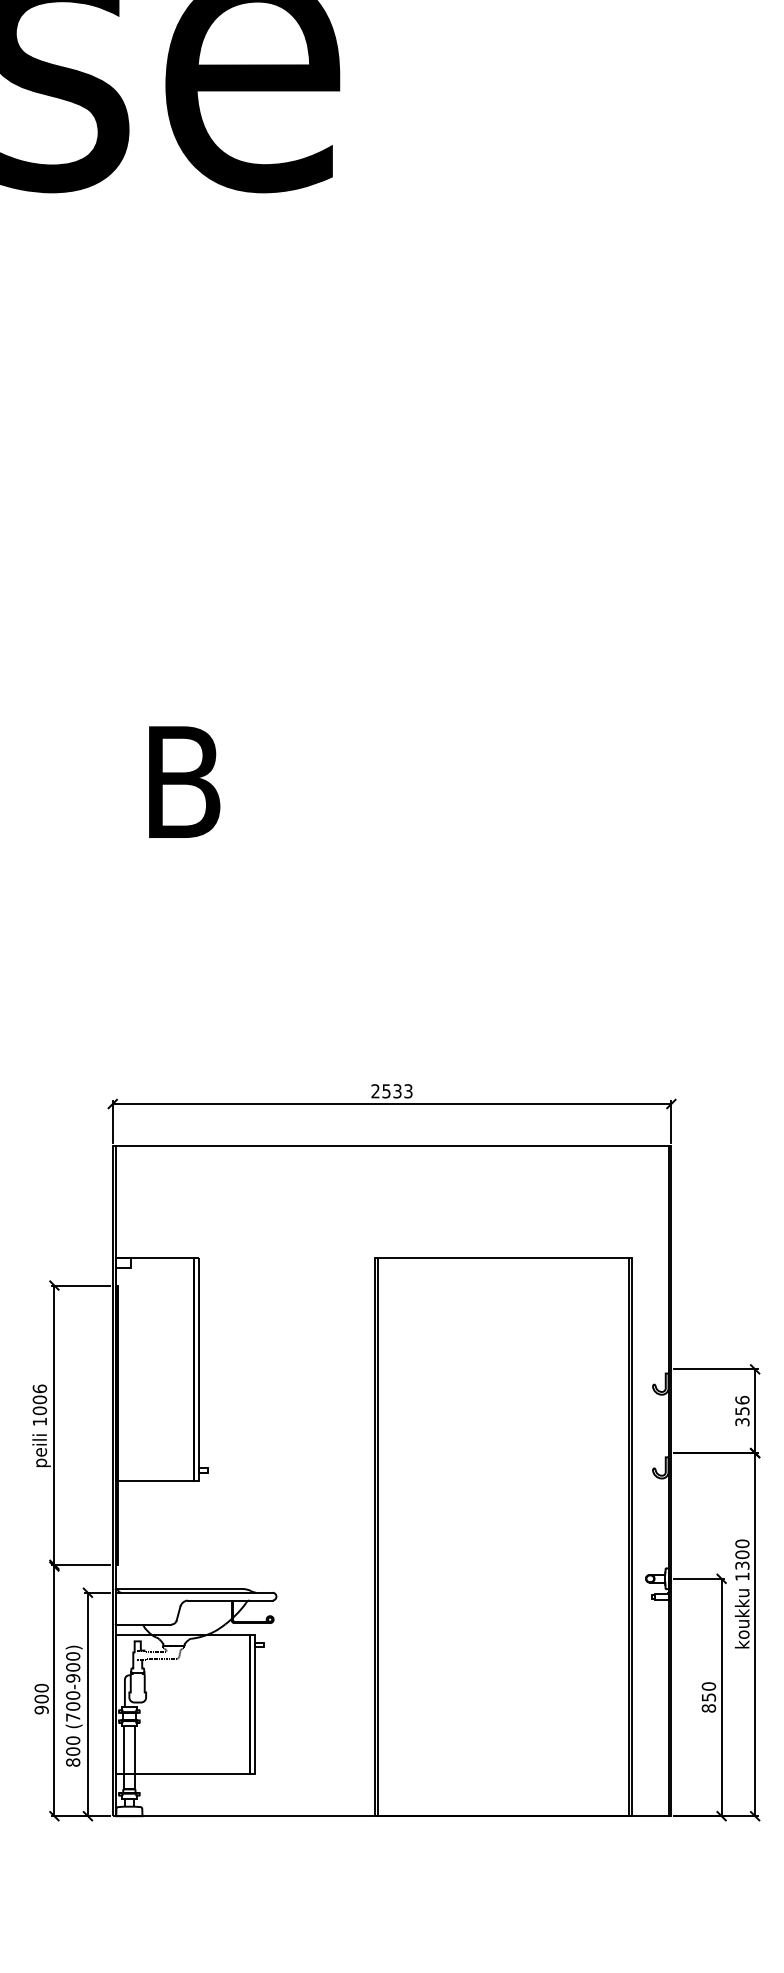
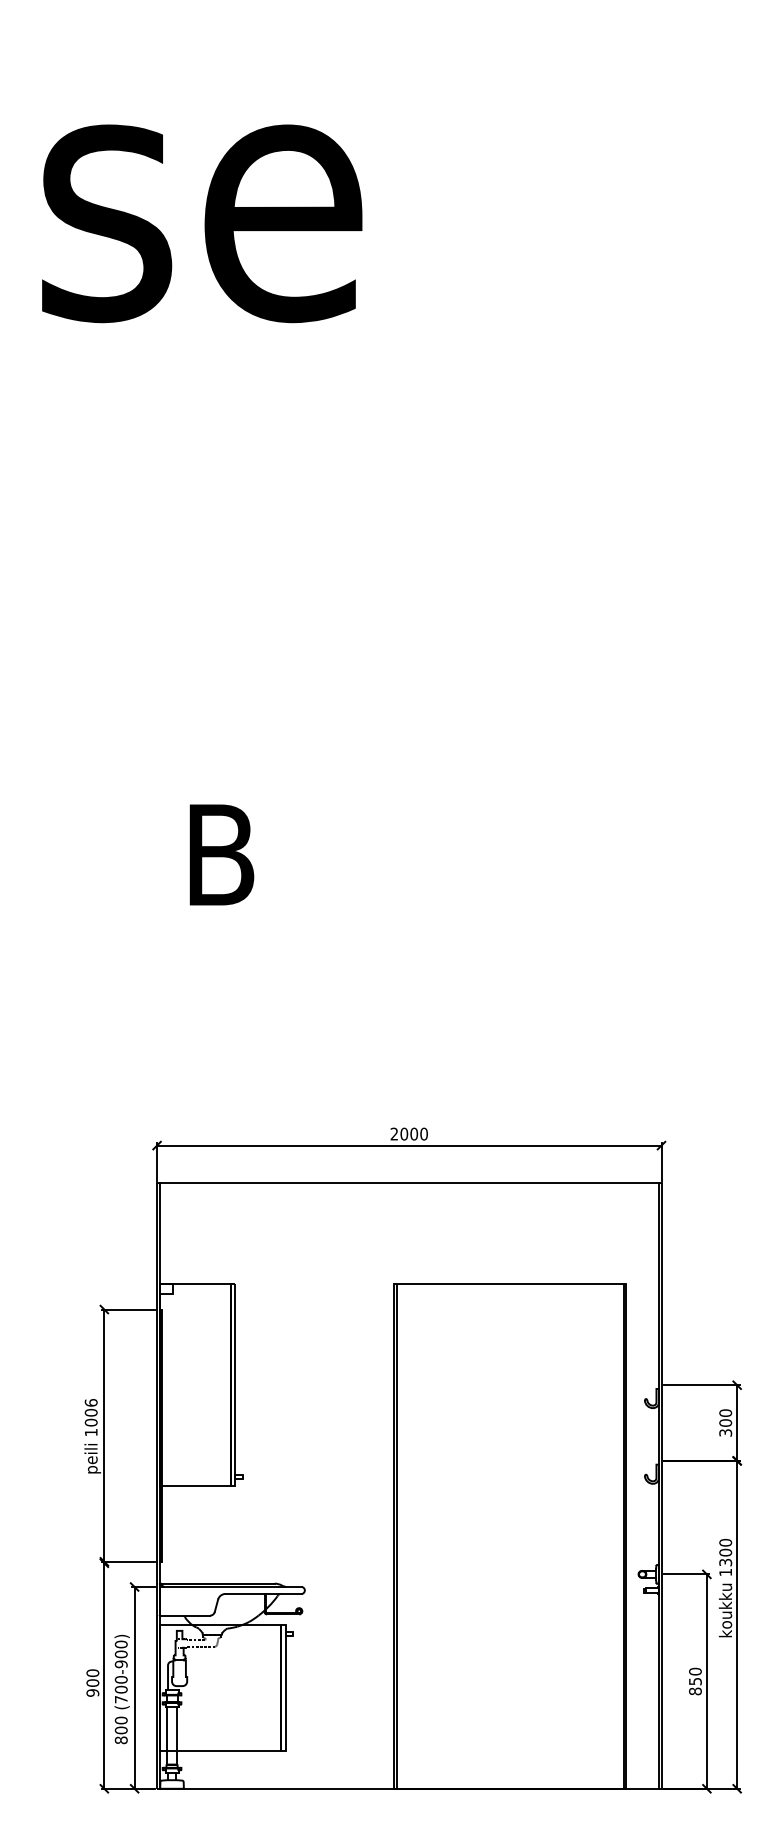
text: (396, 1090) -> (413, 1133), 2533 -> 2000
text: (742, 1405) -> (725, 1417), 356 -> 300

